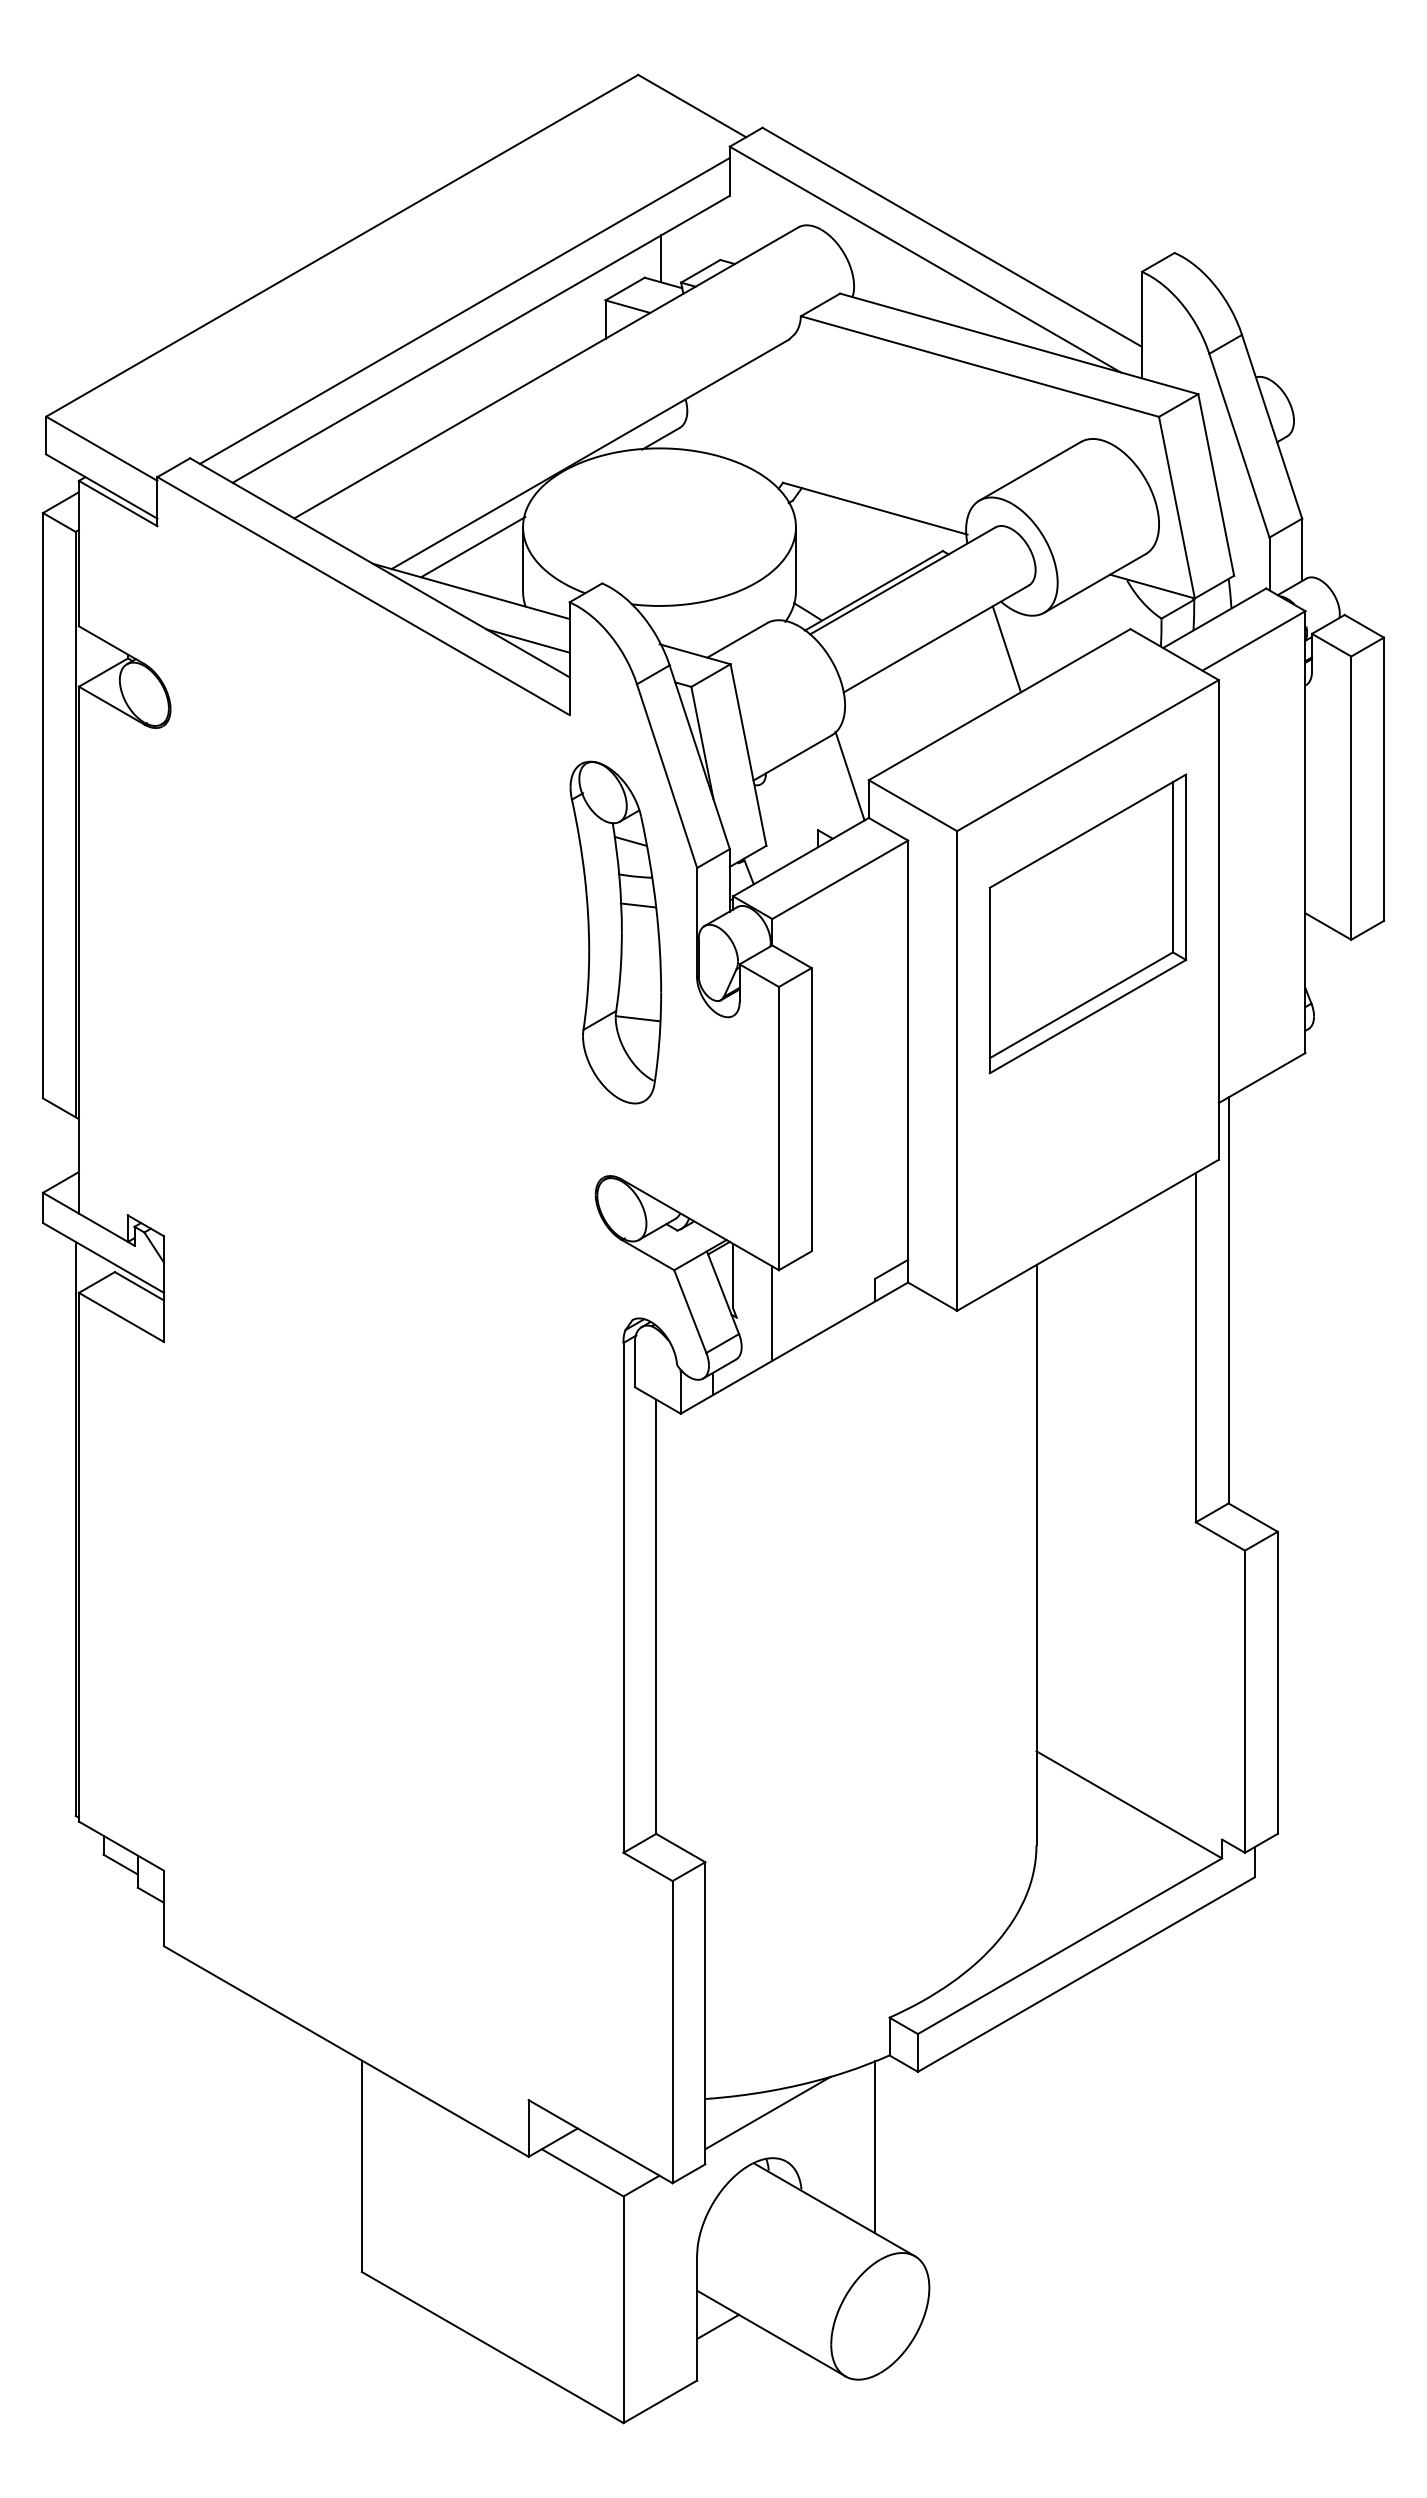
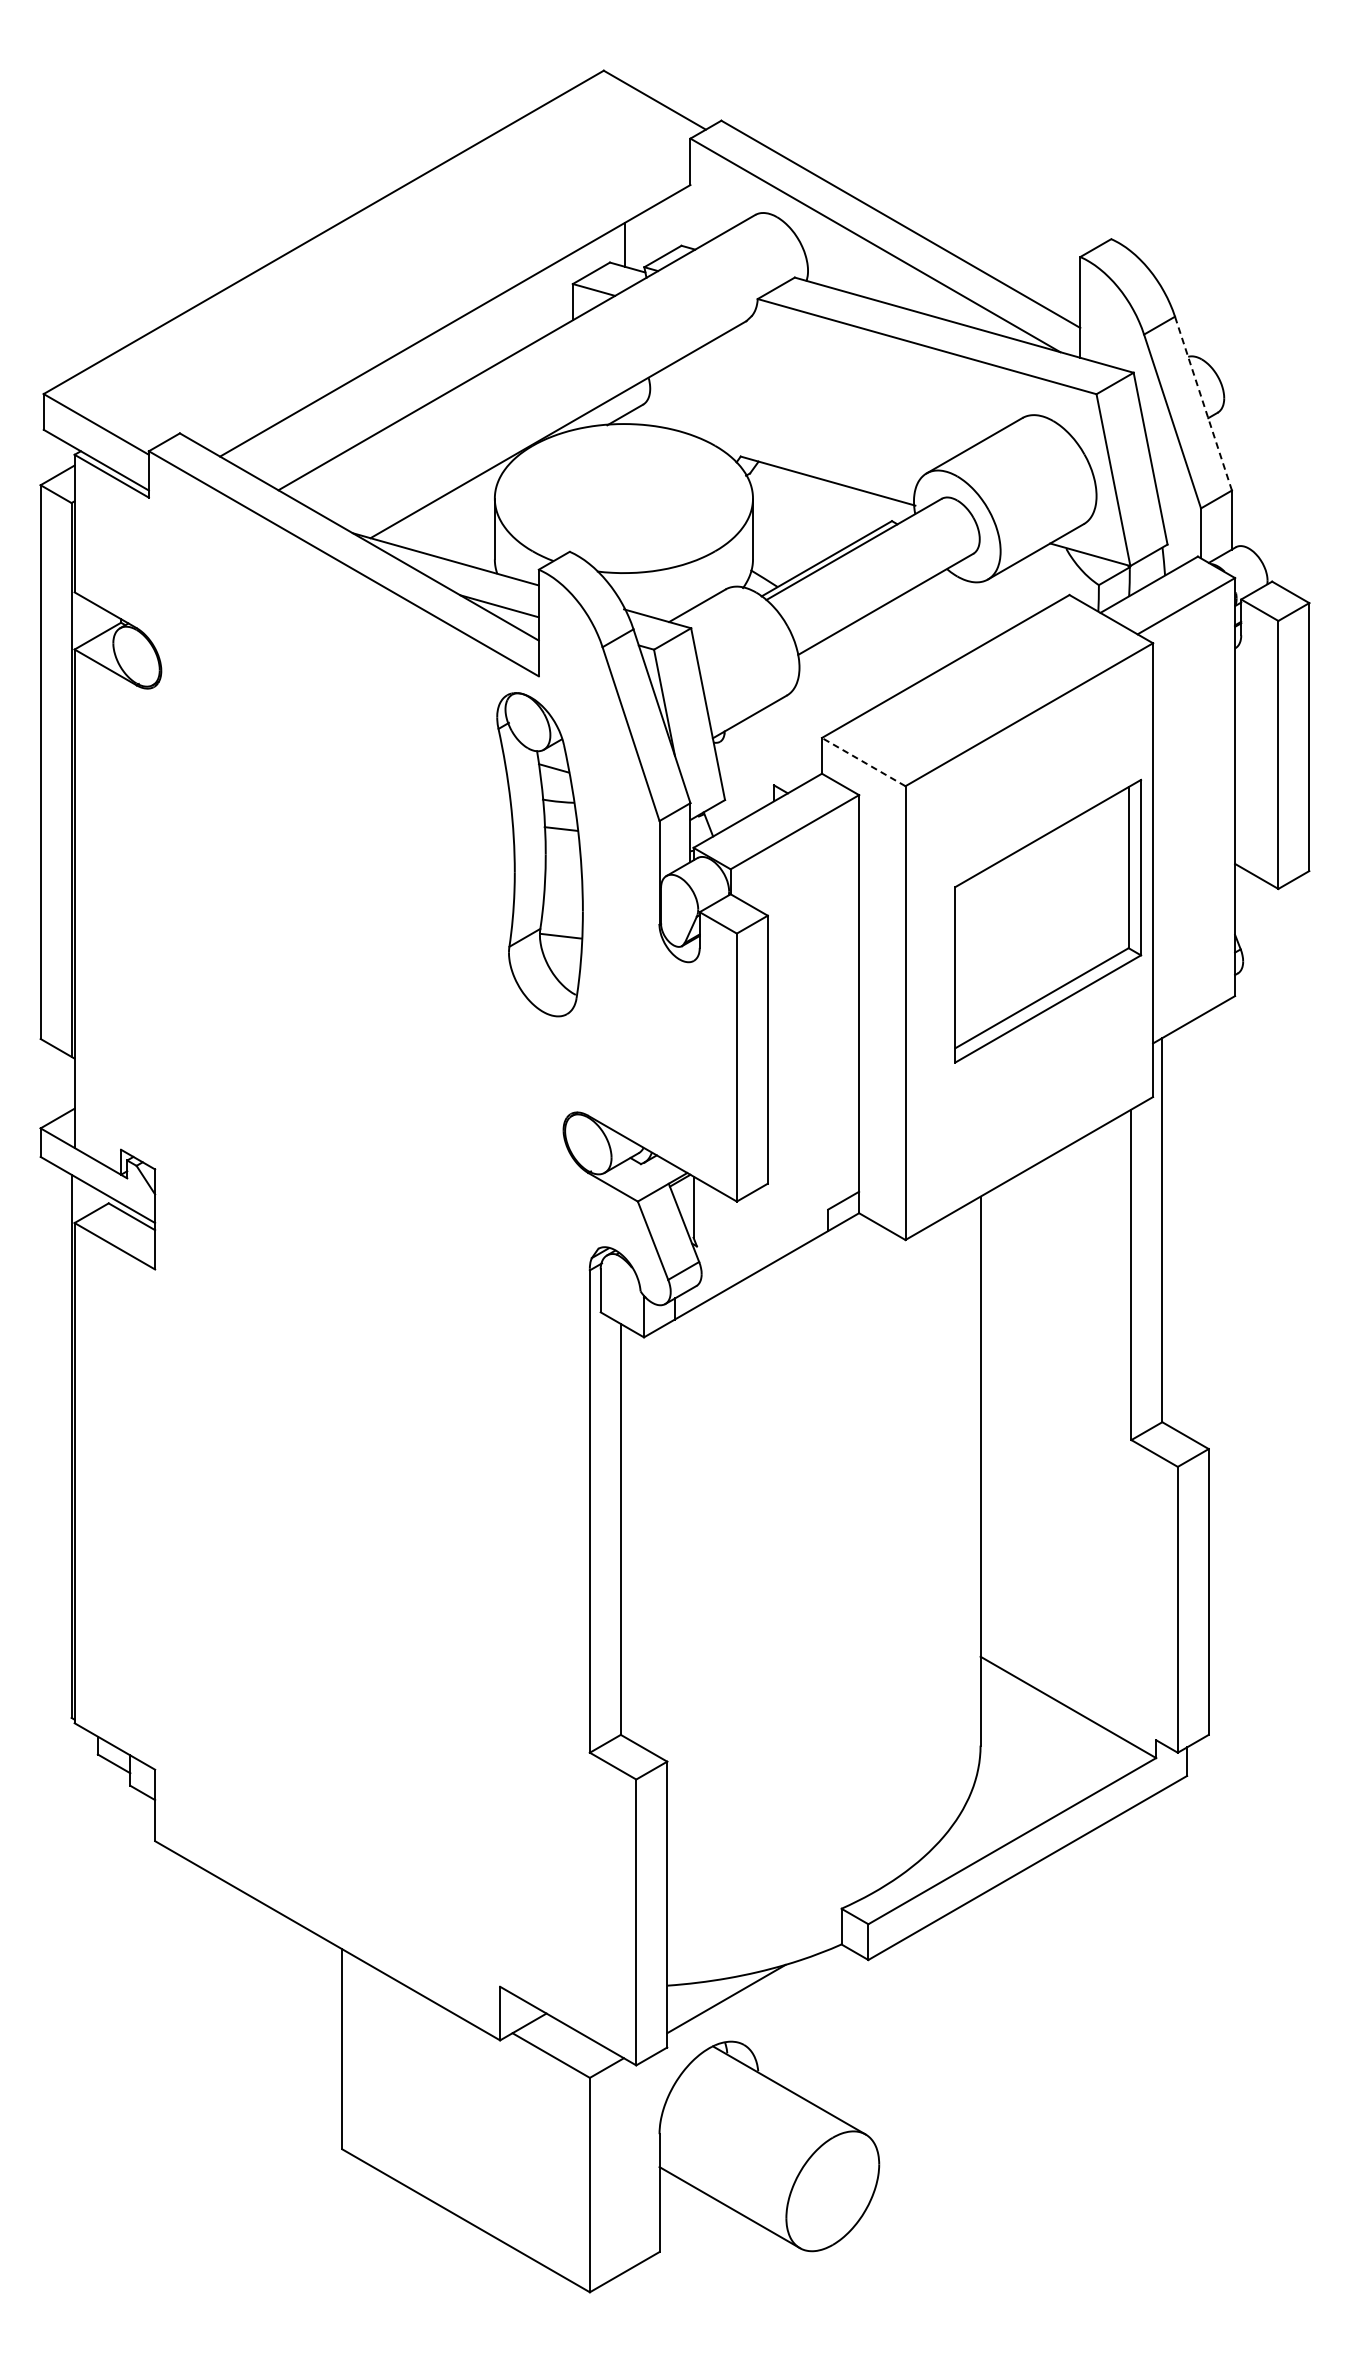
line: (464, 310) -> (439, 293), removed
line: (1272, 426) -> (1203, 403), solid -> dashed
line: (473, 547) -> (447, 517), removed
line: (1006, 649) -> (952, 614), removed
line: (849, 775) -> (803, 733), removed
line: (912, 805) -> (863, 761), solid -> dashed
part: (1087, 923) -> (1047, 920), moved
part: (615, 932) -> (539, 854), moved
line: (772, 1313) -> (730, 1242), removed
line: (875, 2147) -> (828, 2031), removed
line: (717, 2326) -> (678, 2200), removed

